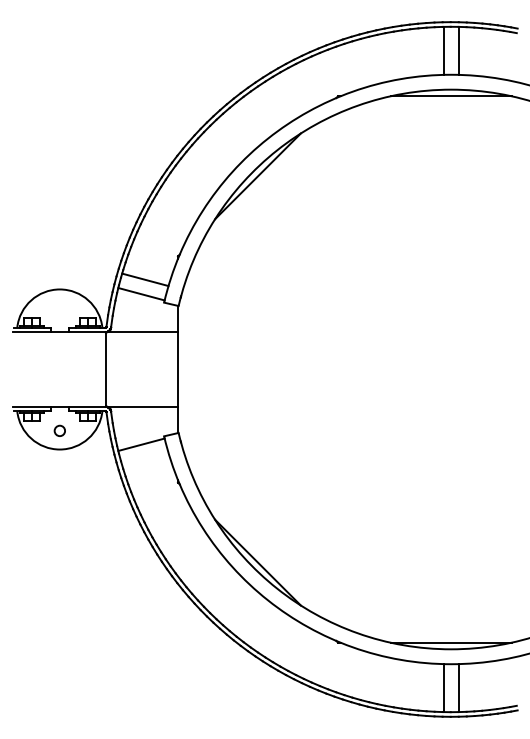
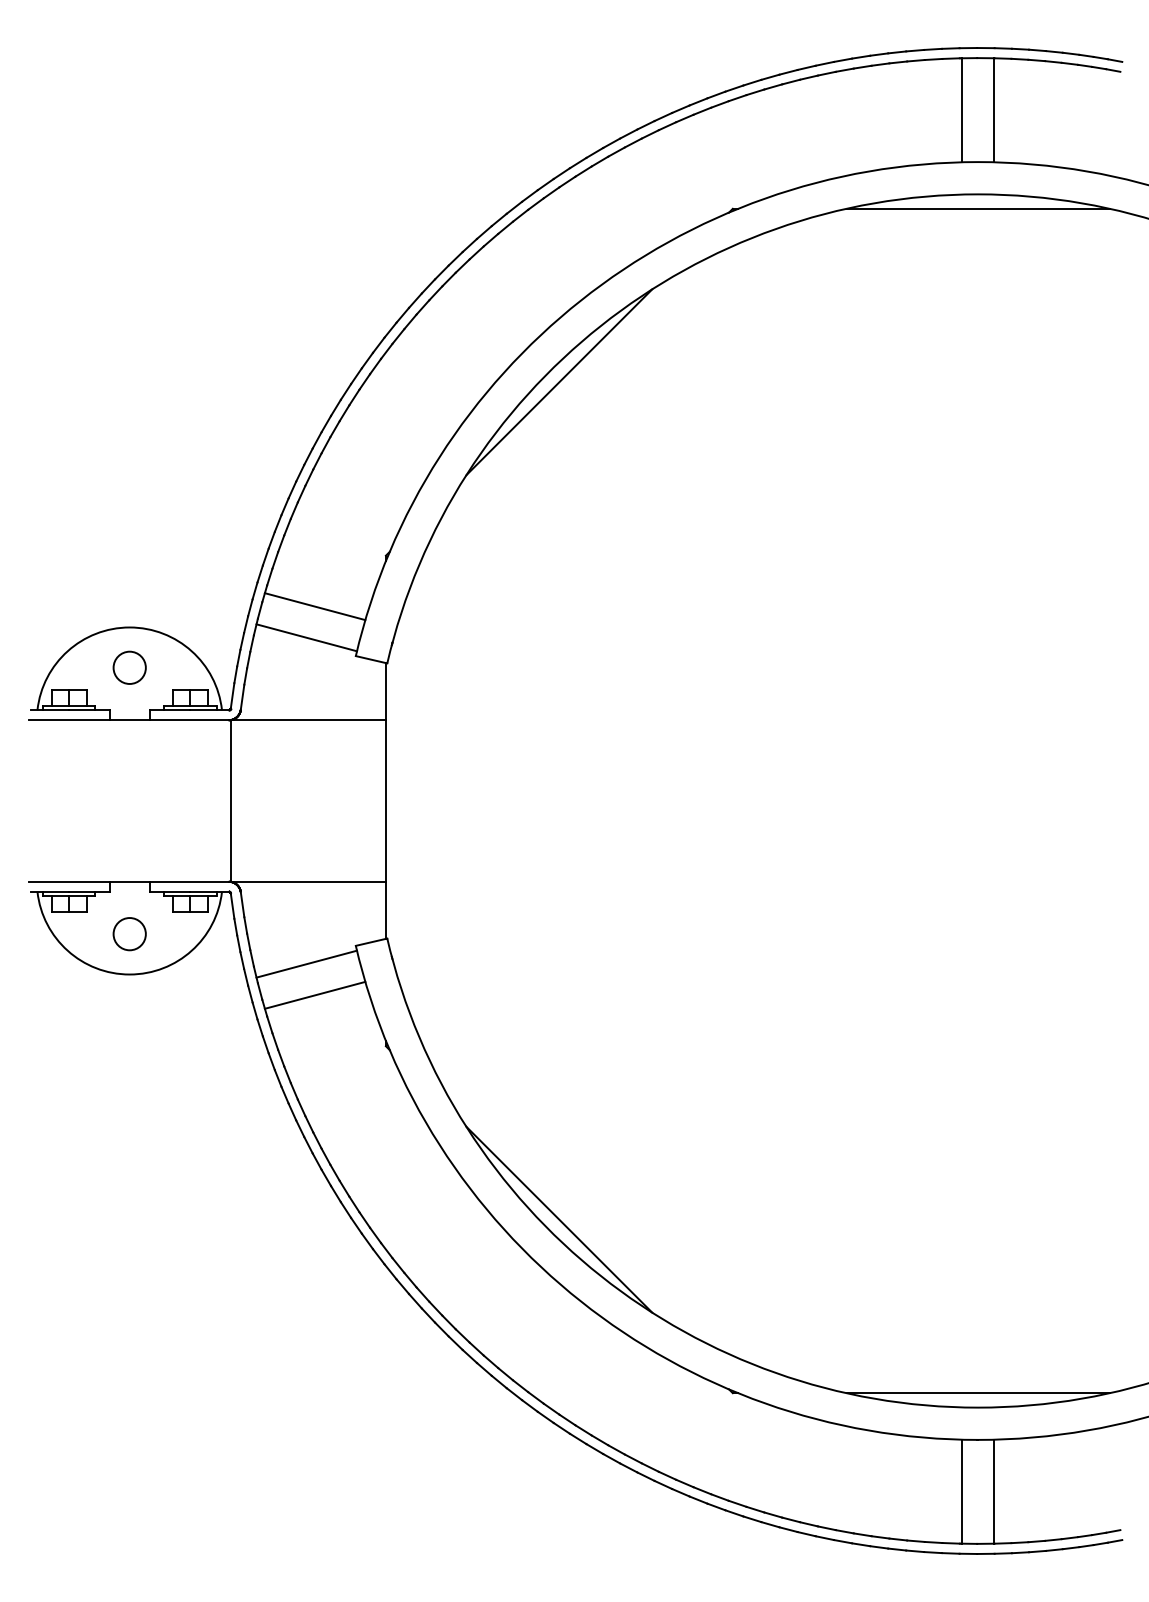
circle: (59, 307) -> (128, 666), added
circle: (59, 430) -> (128, 933), size x1.43
line: (145, 458) -> (315, 993), added

